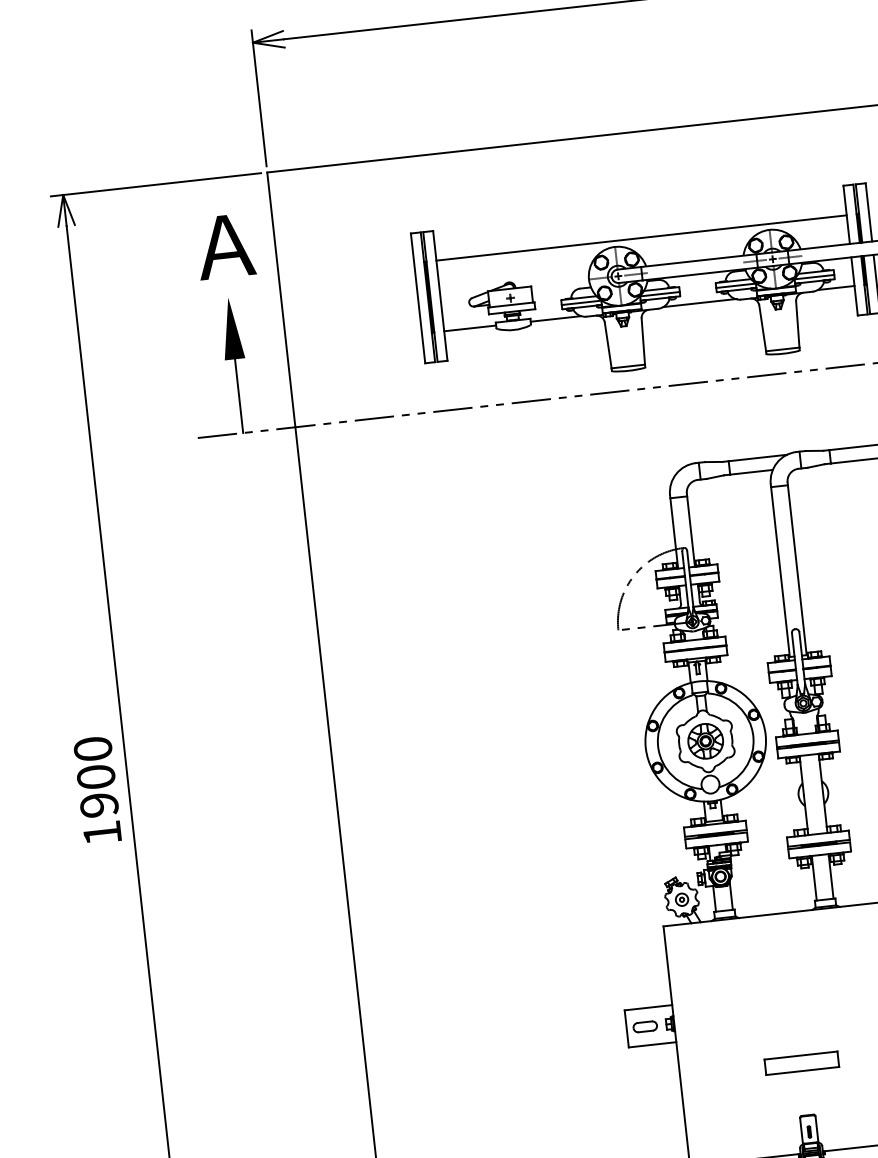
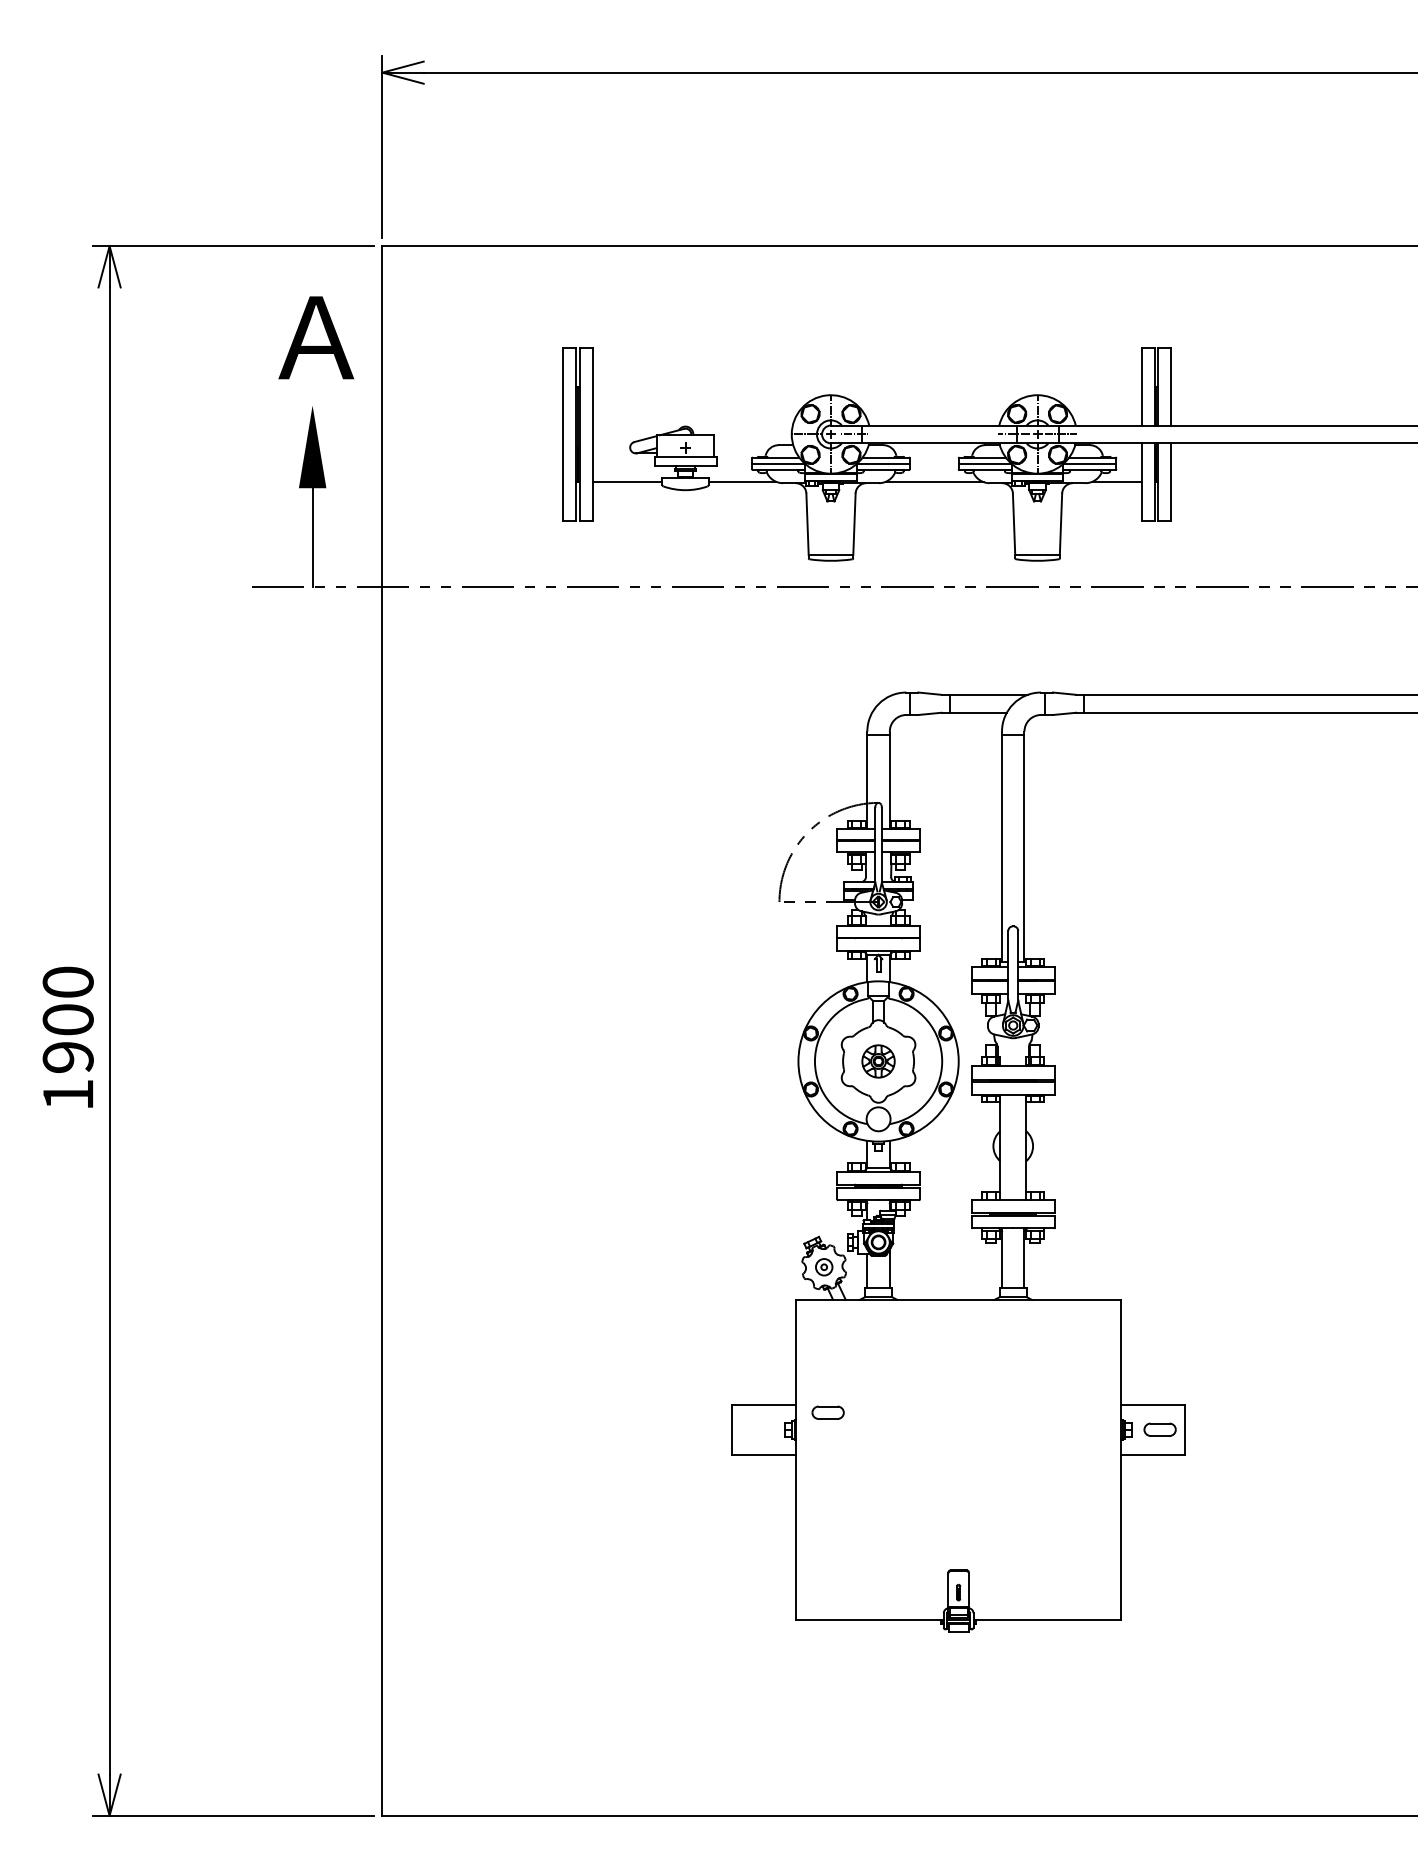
line: (641, 238) -> (866, 387), removed
part: (705, 741) -> (878, 1061), size x0.7
part: (644, 1026) -> (827, 1412), moved
part: (801, 1063) -> (958, 1500), removed

